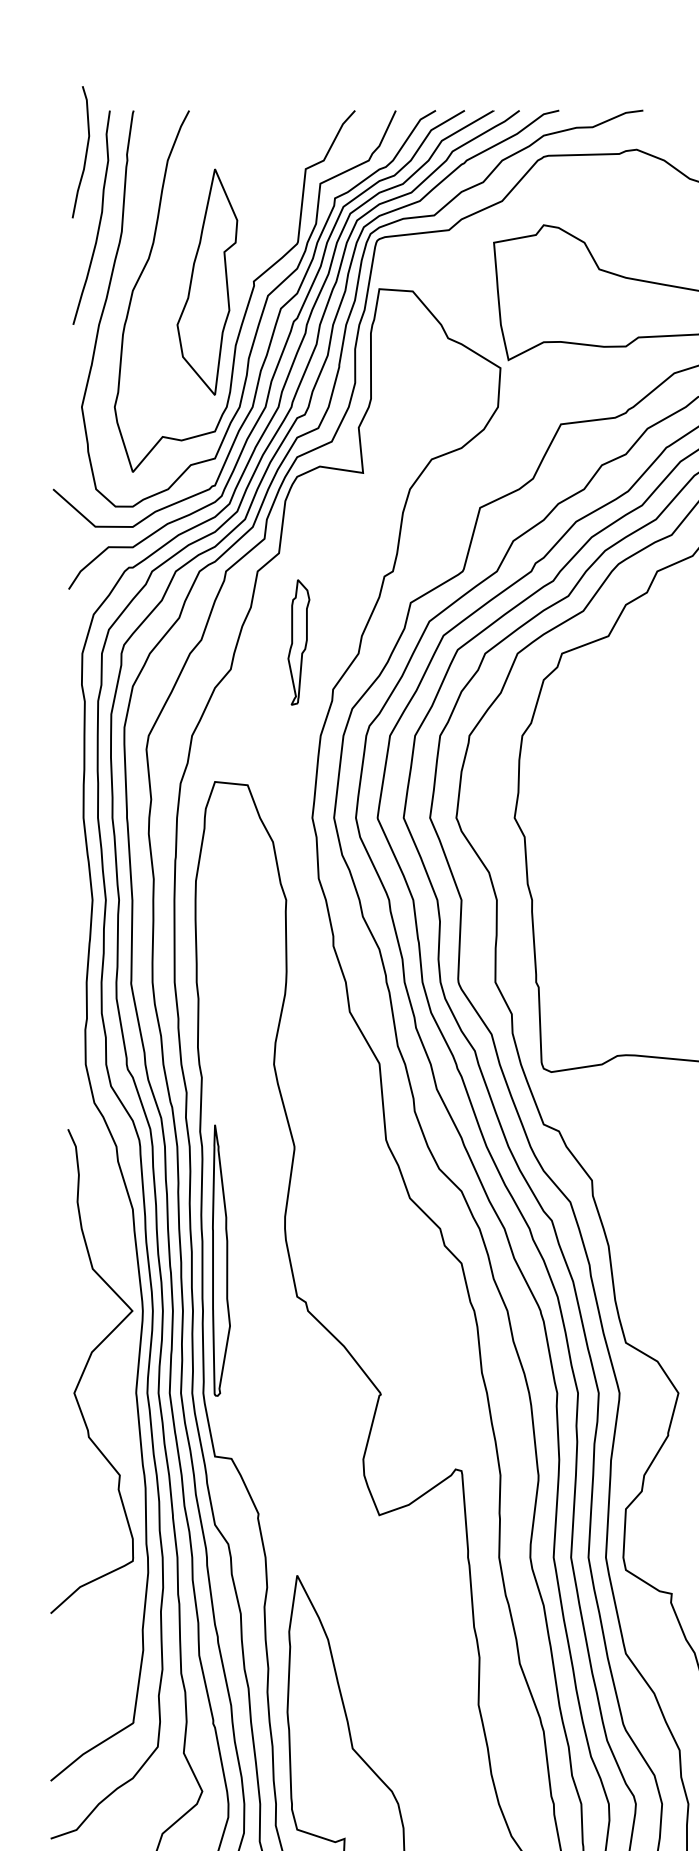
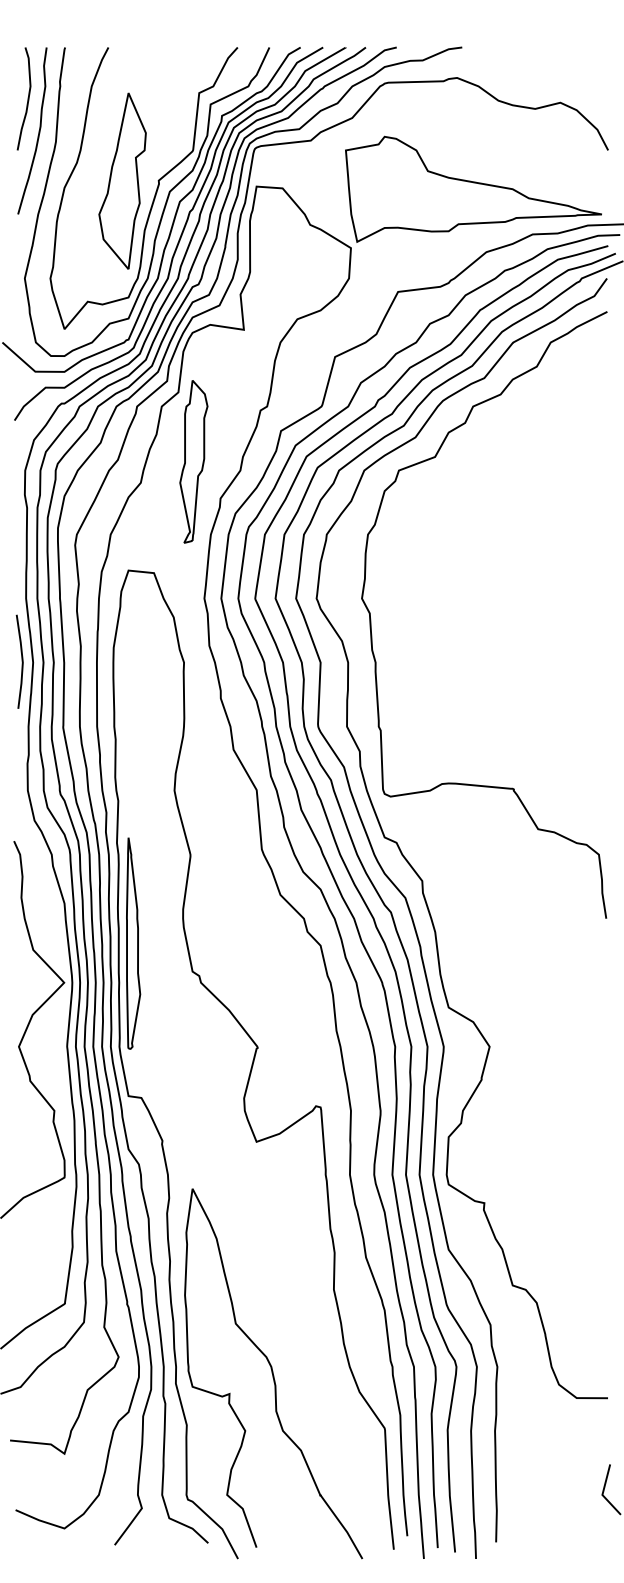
curve: (85, 151) -> (27, 98), moved
part: (298, 641) -> (193, 461), size x1.67
line: (77, 898) -> (21, 661), added

